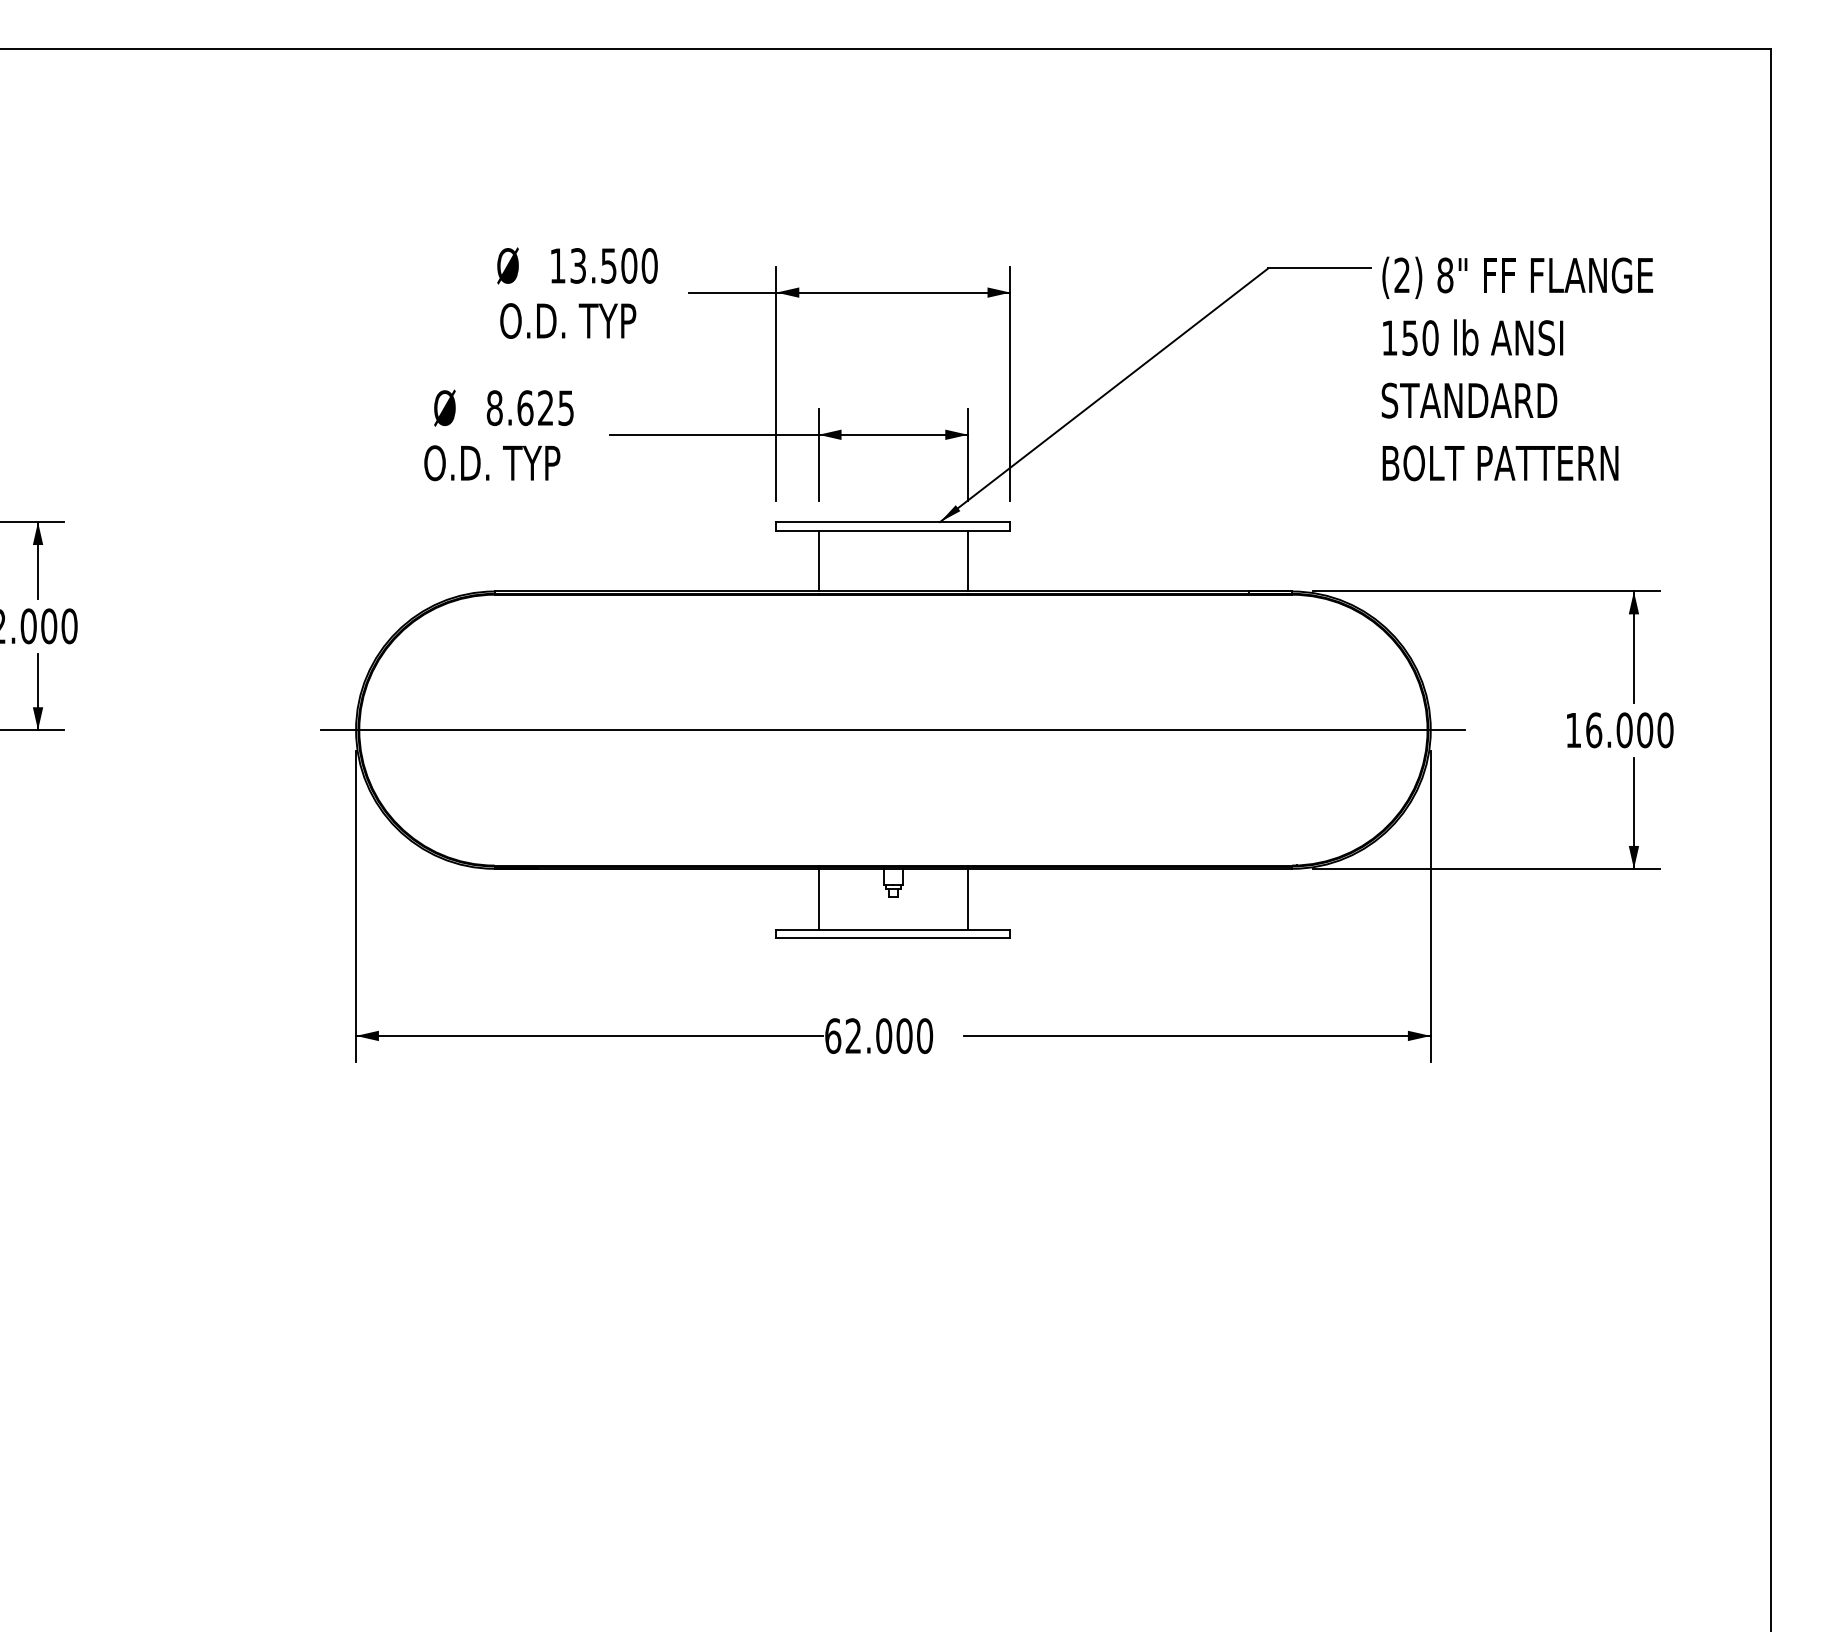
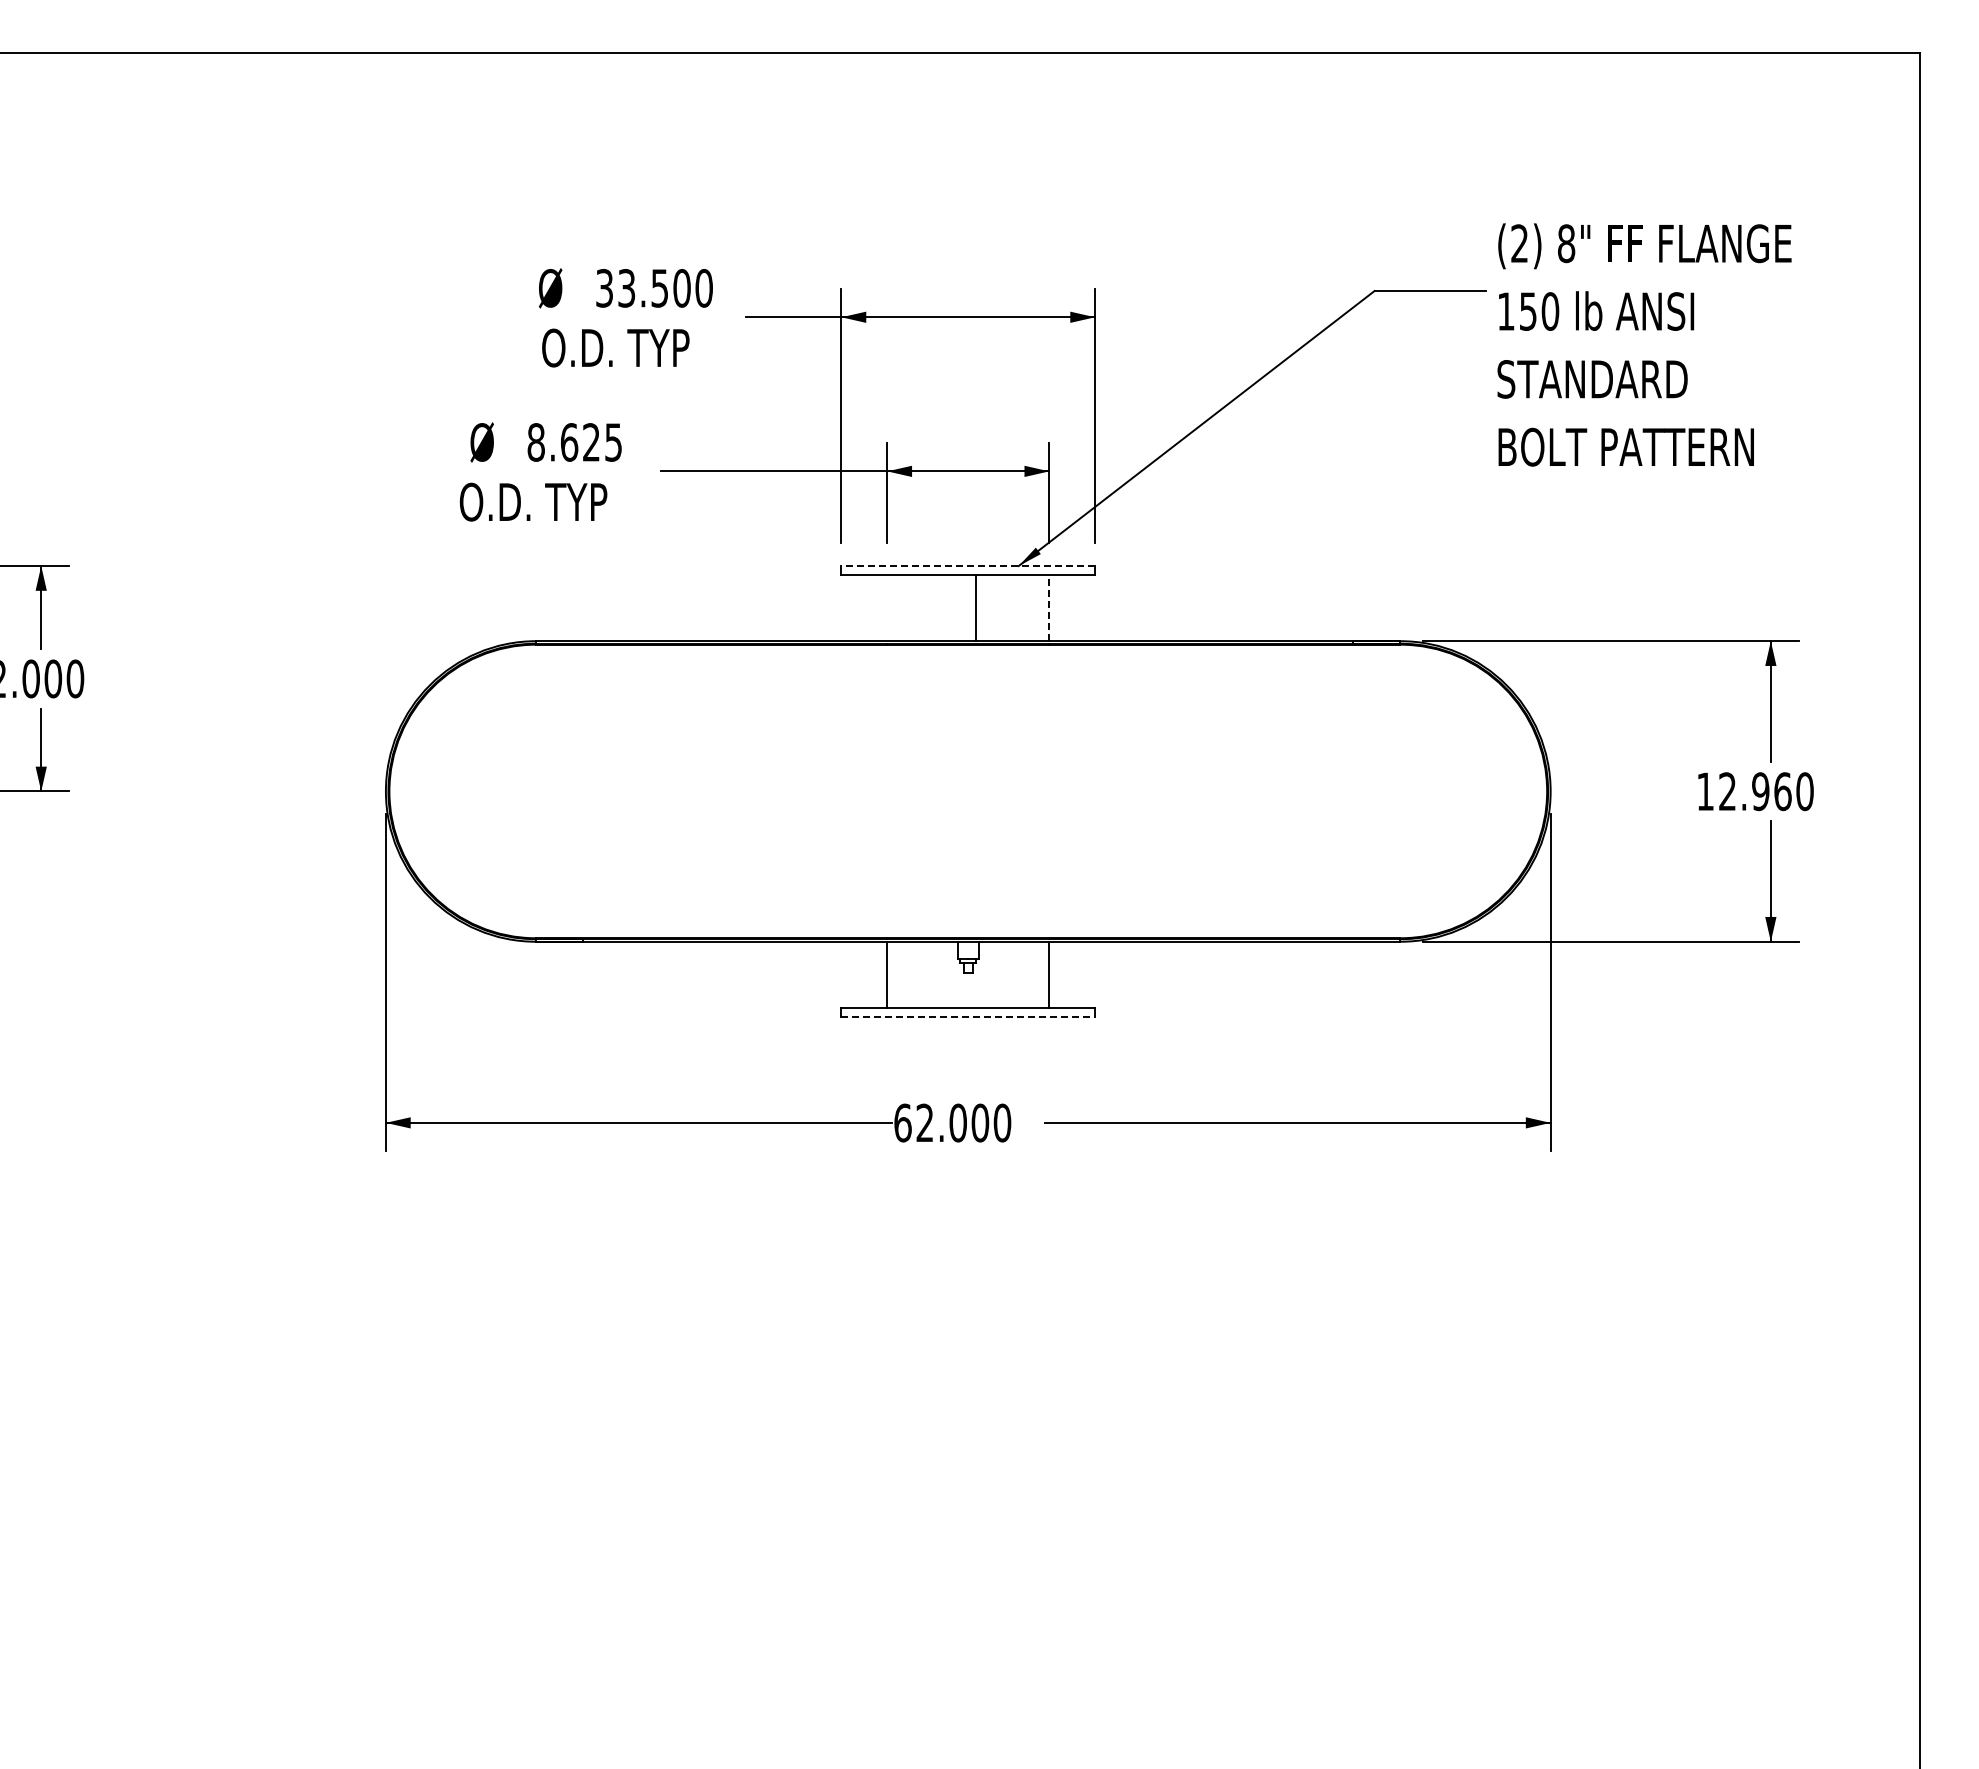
text: (557, 266) -> (604, 288), 13.500 -> 33.500
text: (1517, 368) -> (1644, 344), moved
line: (893, 522) -> (968, 566), solid -> dashed
line: (818, 561) -> (976, 608), moved
line: (968, 561) -> (1049, 608), solid -> dashed
line: (893, 730) -> (968, 791), removed
text: (1619, 730) -> (1755, 791), 16.000 -> 12.960
line: (893, 937) -> (968, 1016), solid -> dashed

